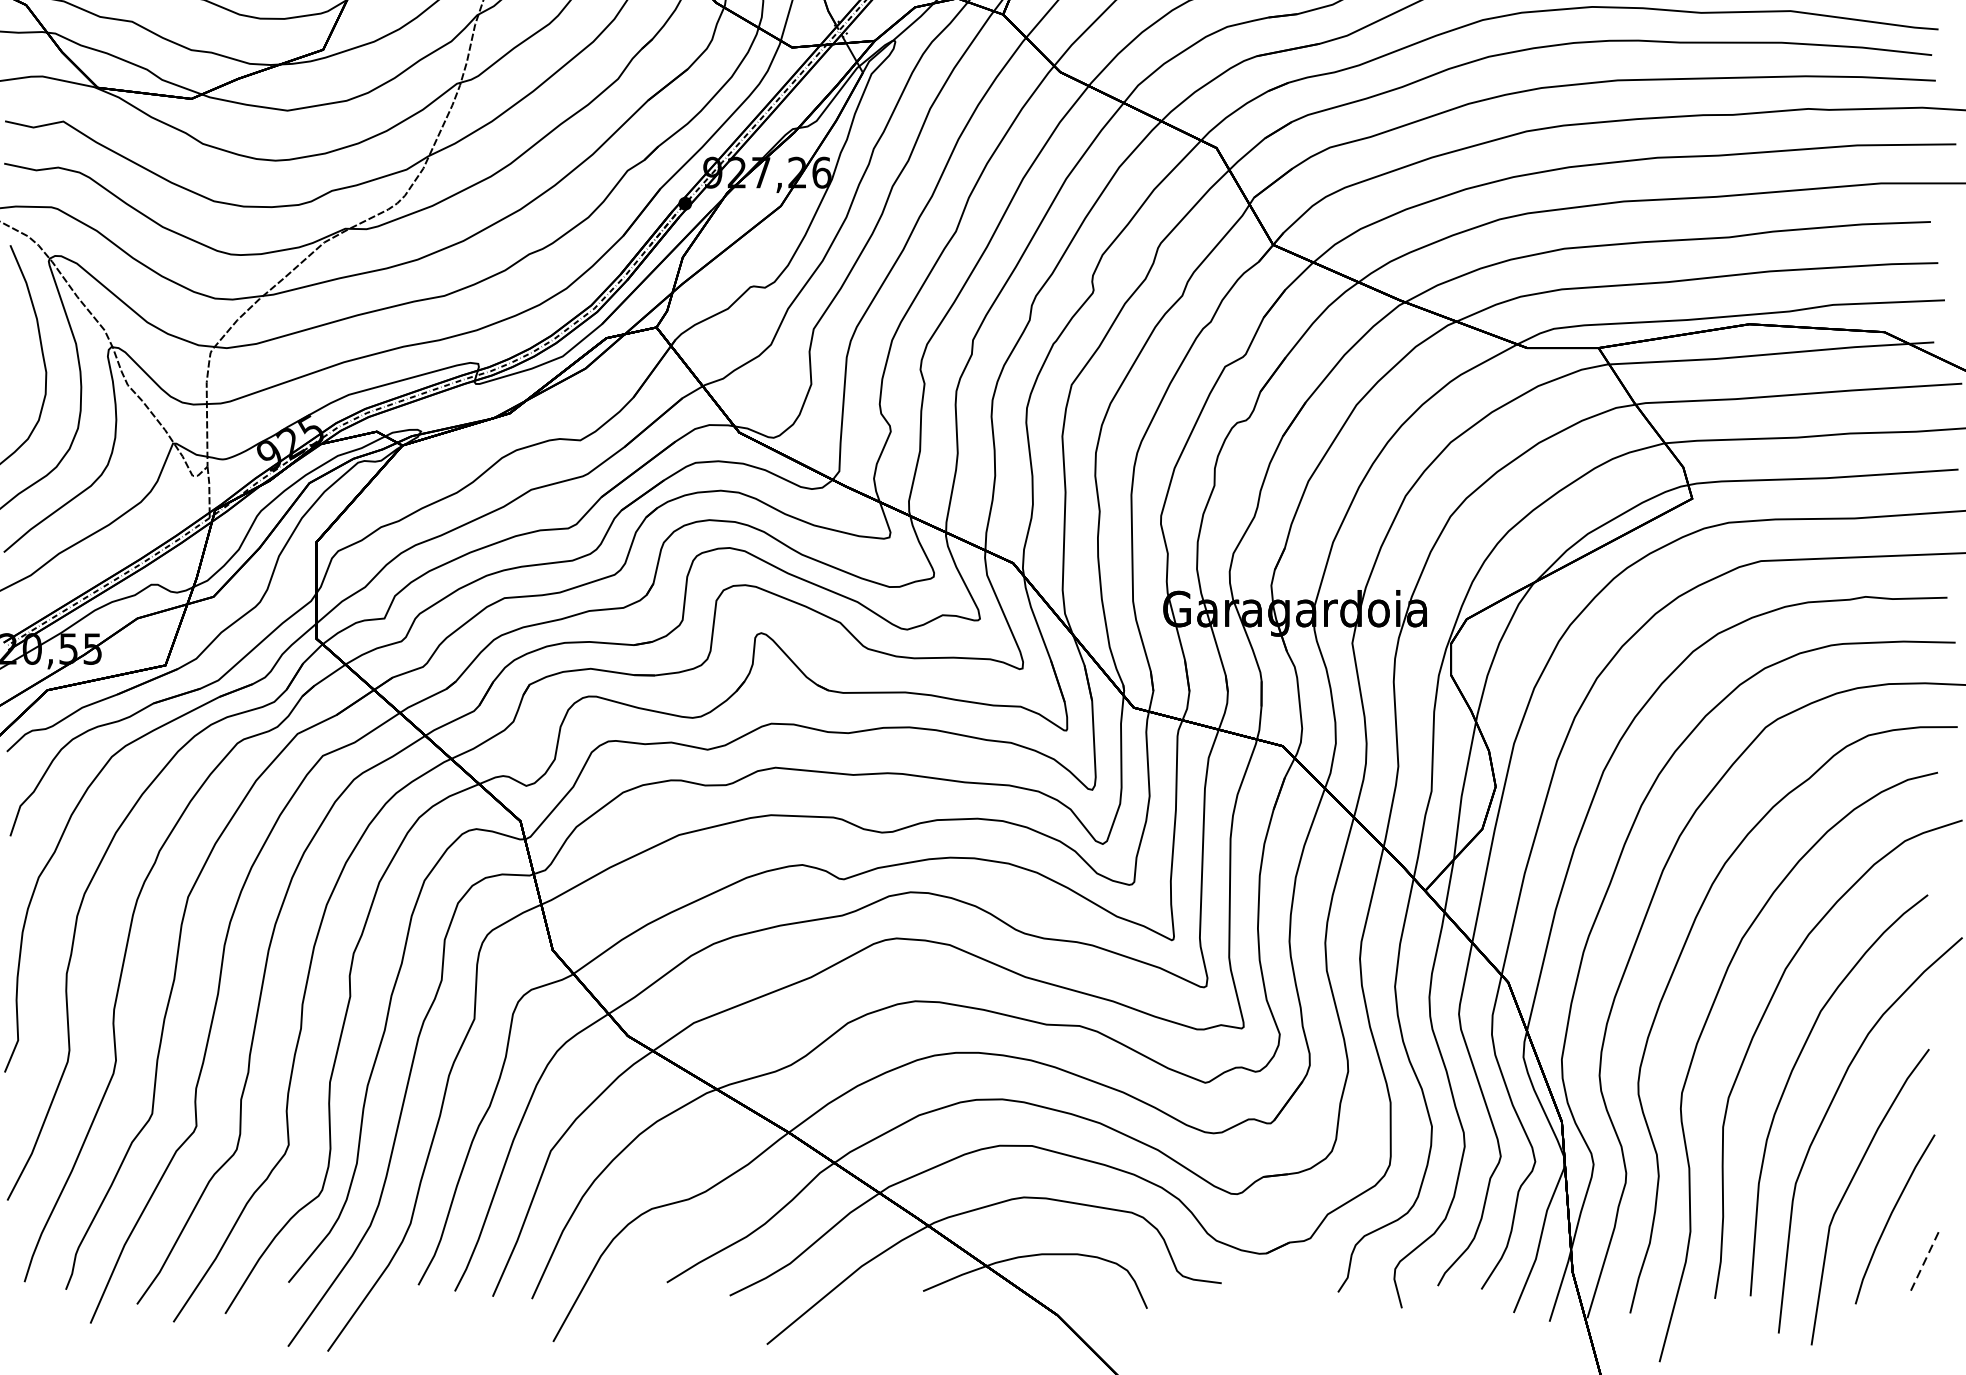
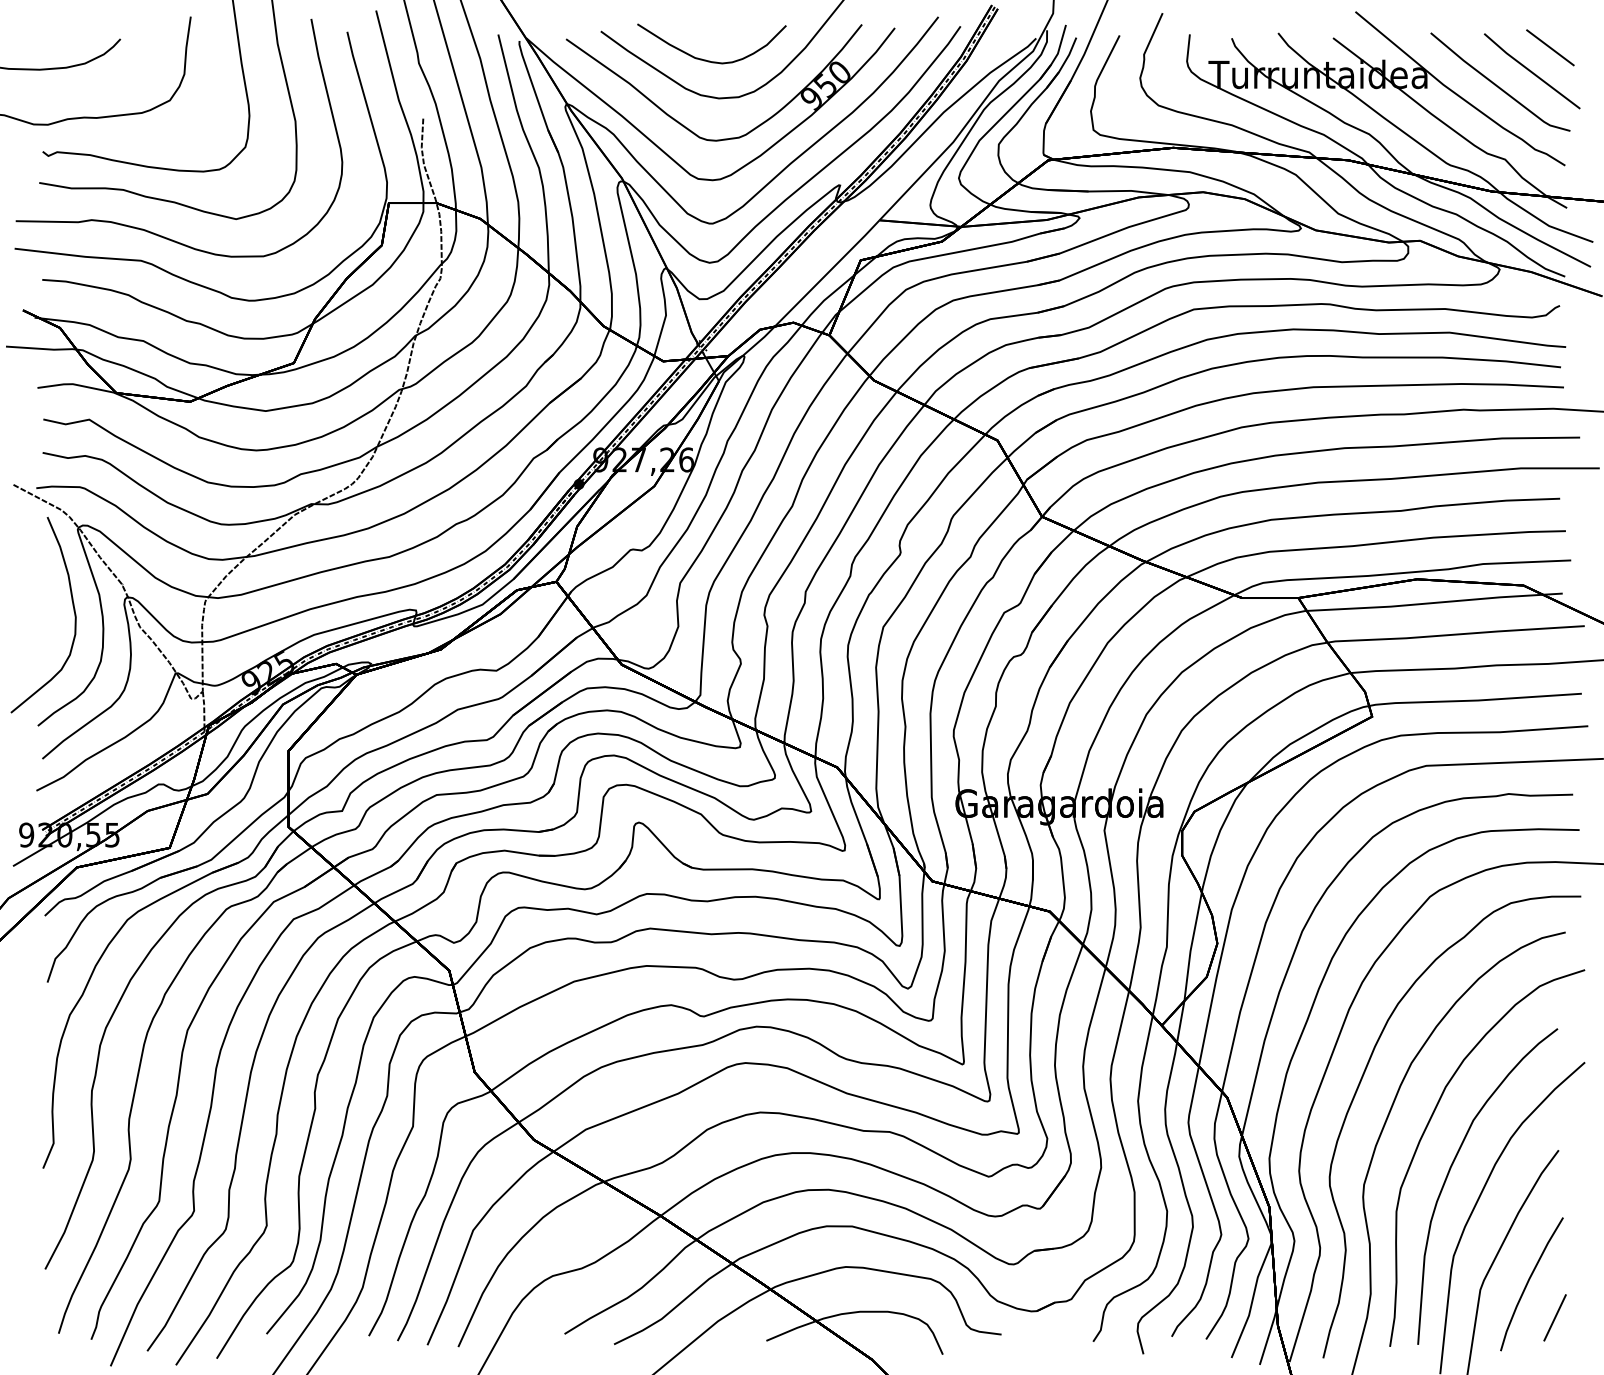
line: (1923, 1262) -> (1554, 1318), dashed -> solid

